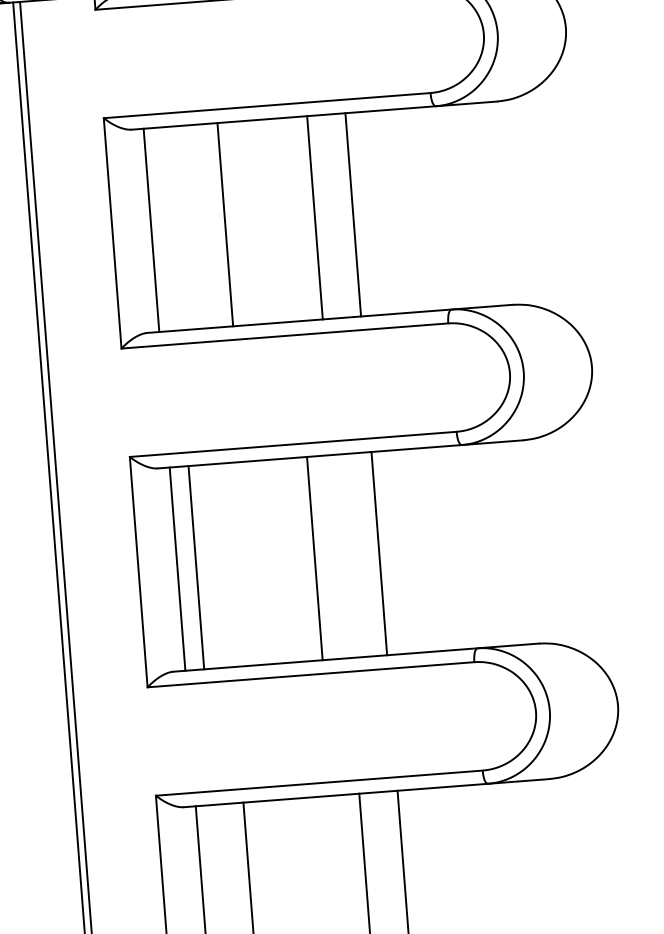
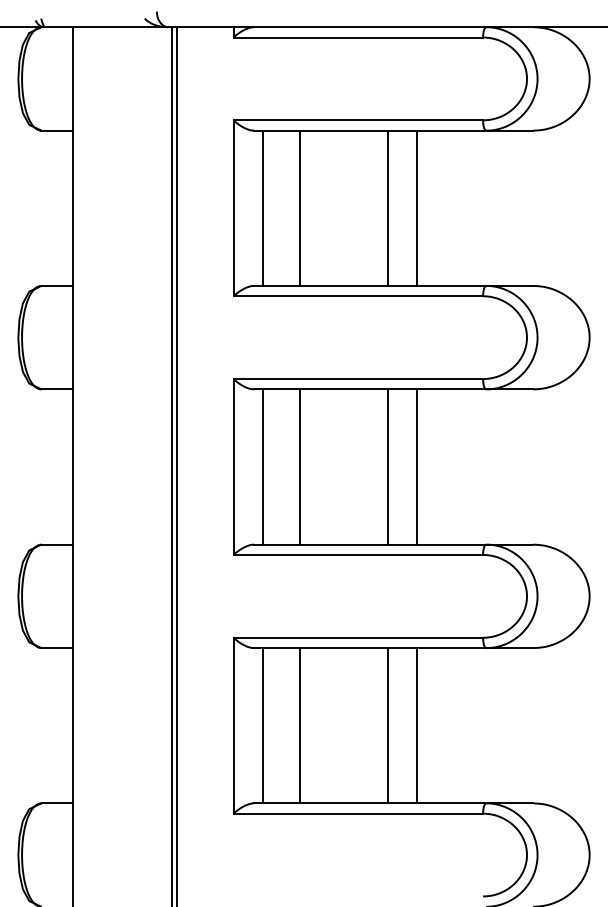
line: (225, 223) -> (299, 207), moved
line: (315, 557) -> (388, 466), moved
line: (196, 567) -> (299, 466), moved

